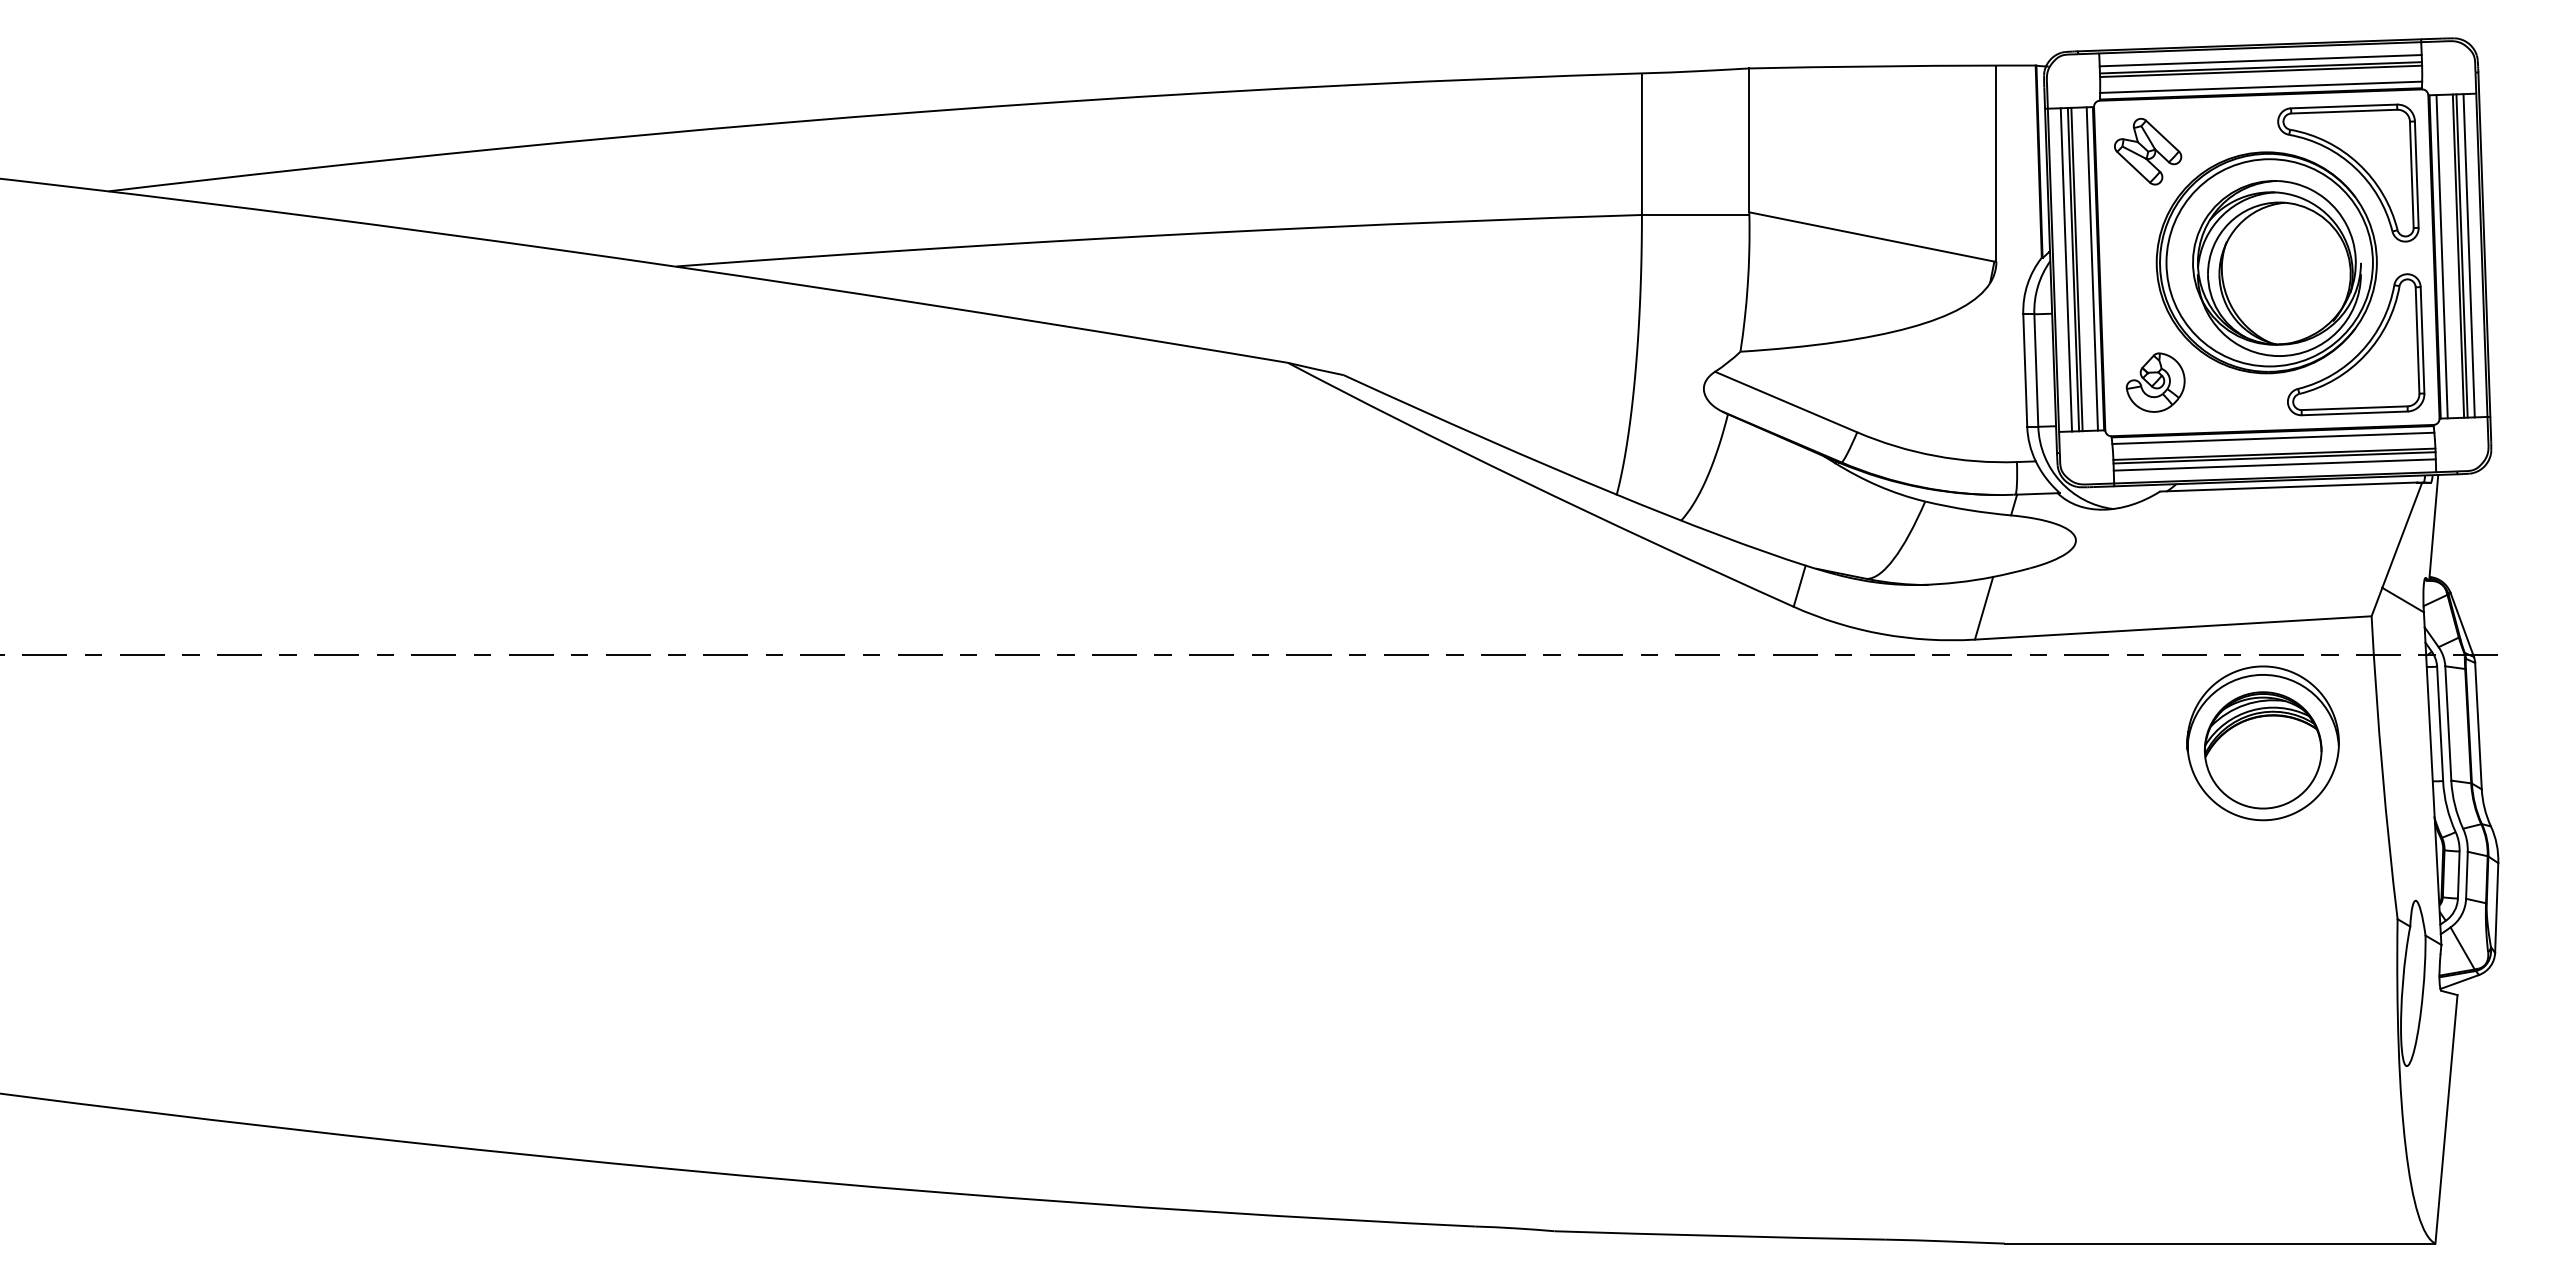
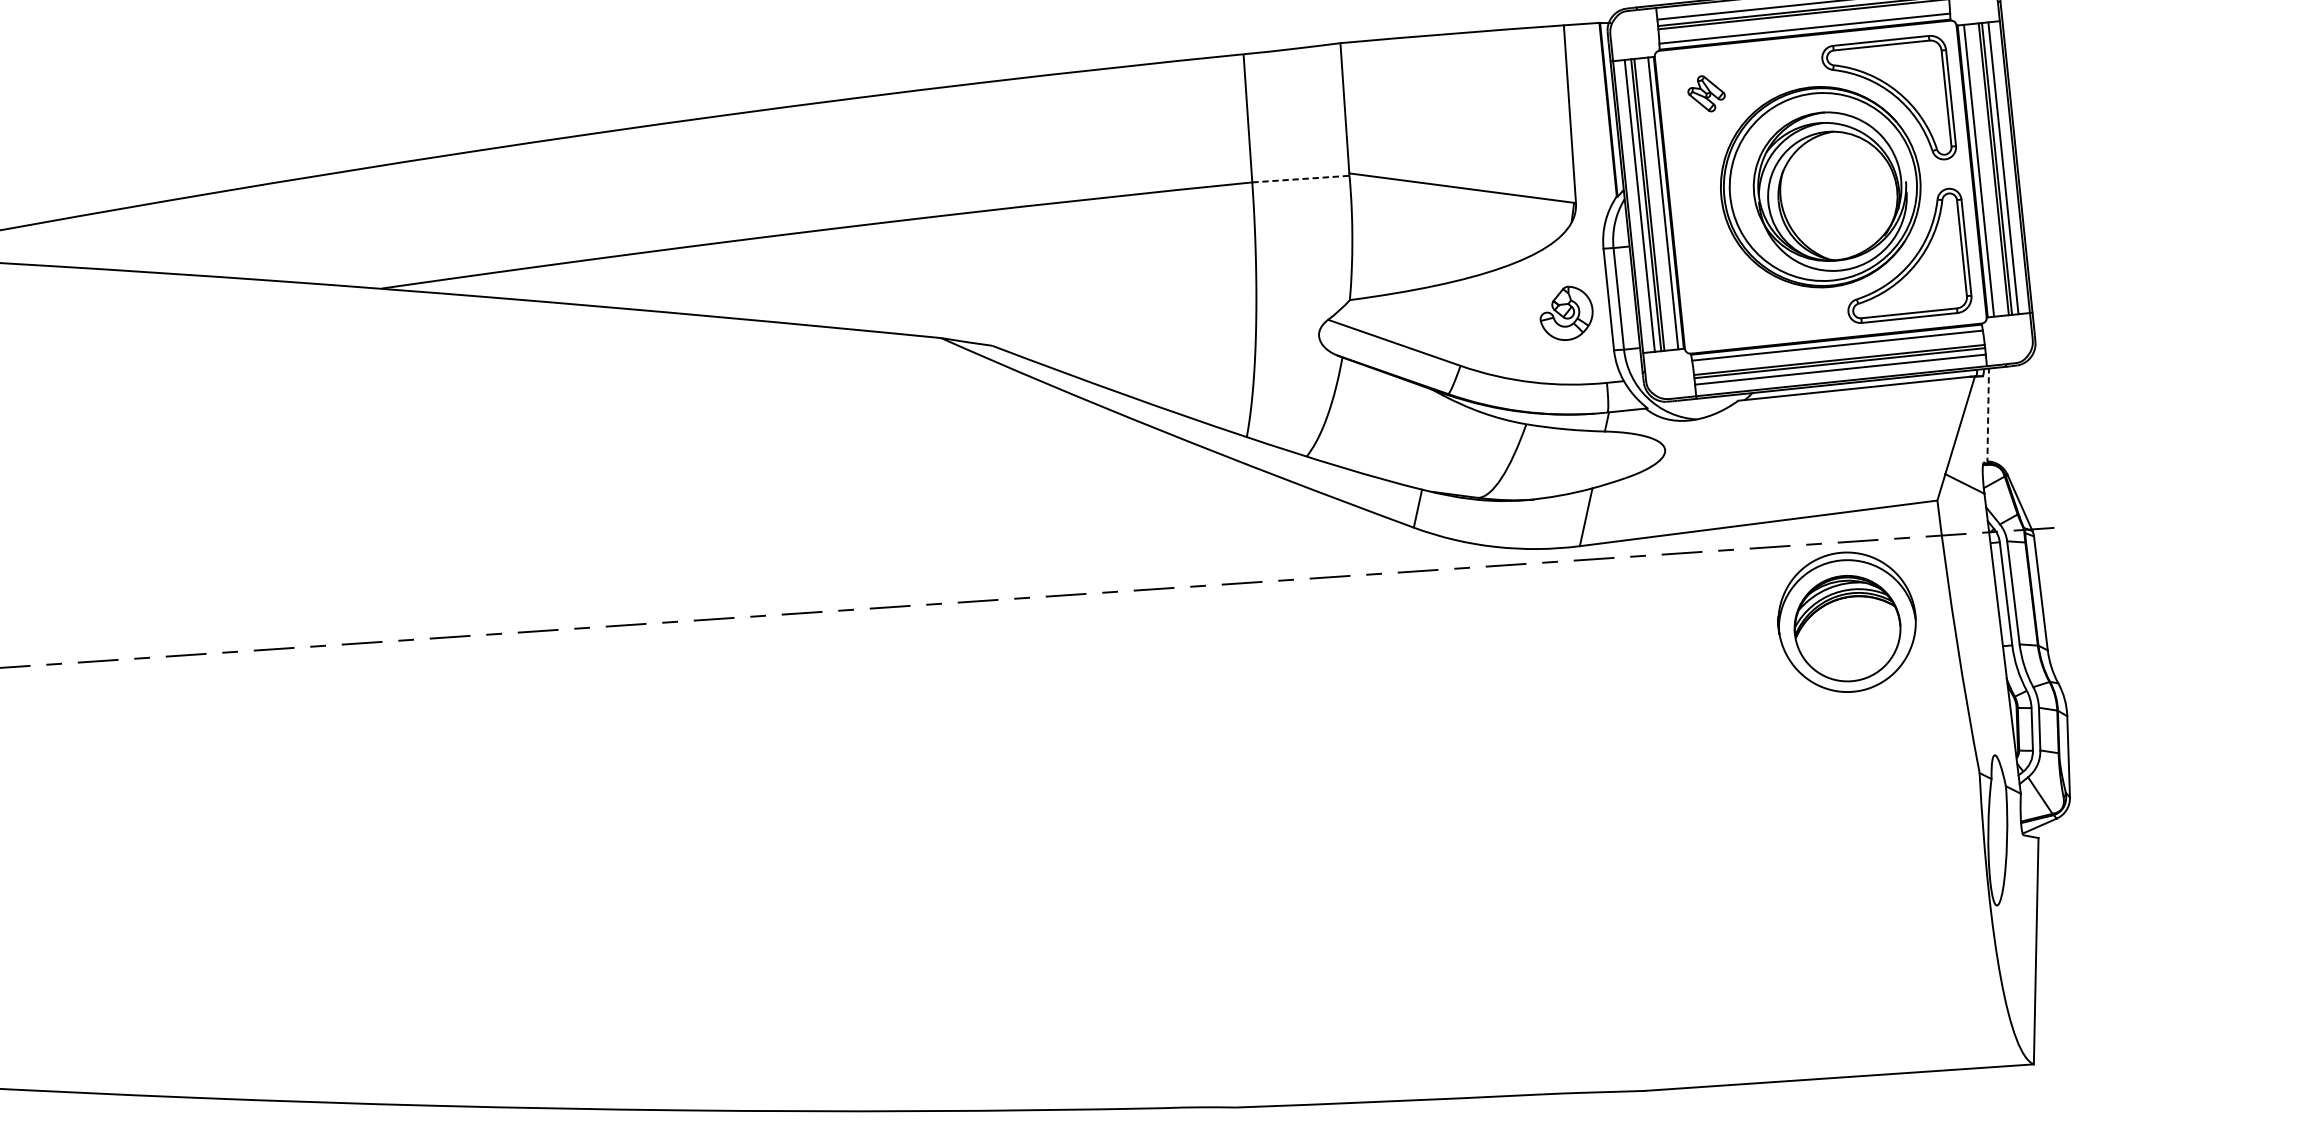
part: (2148, 151) -> (1706, 93), size x0.6
line: (1695, 214) -> (1300, 178), solid -> dashed
part: (2155, 382) -> (1566, 313), moved
line: (2433, 527) -> (1987, 416), solid -> dashed

